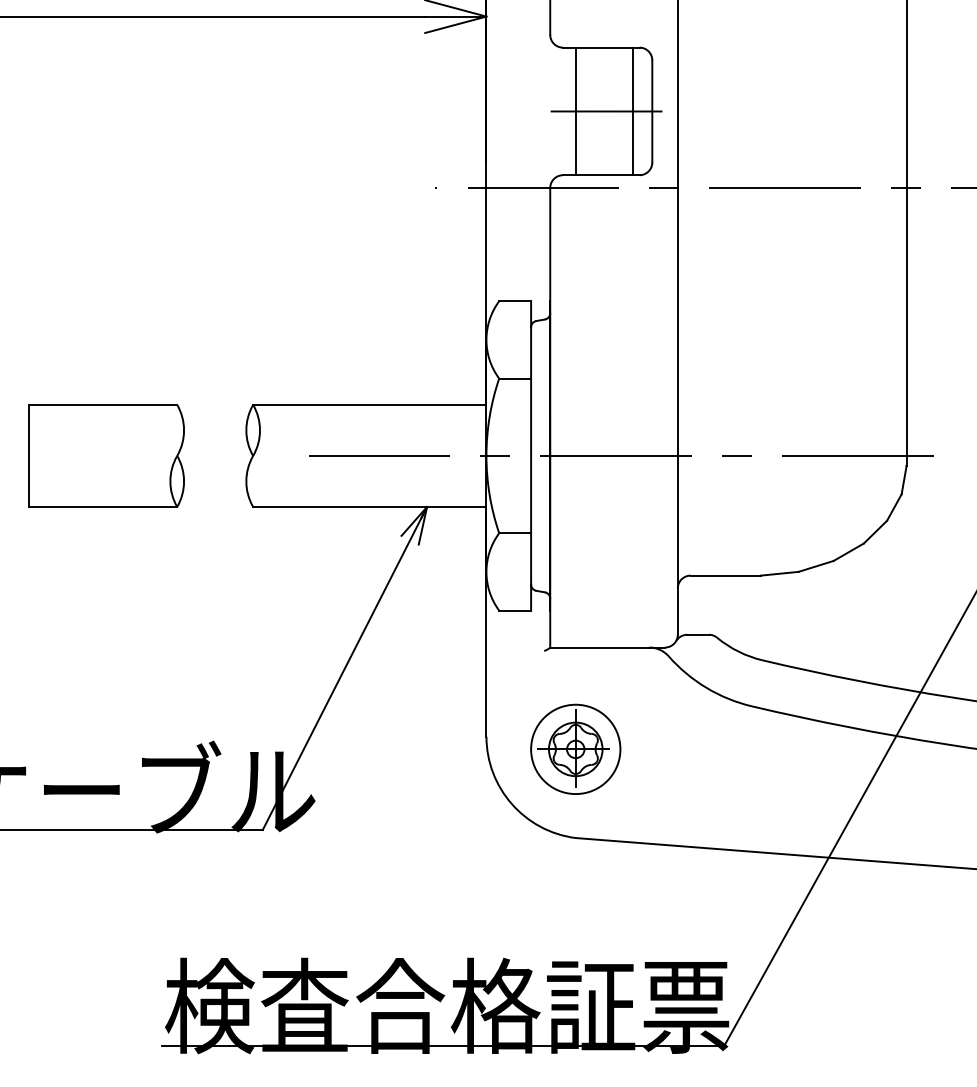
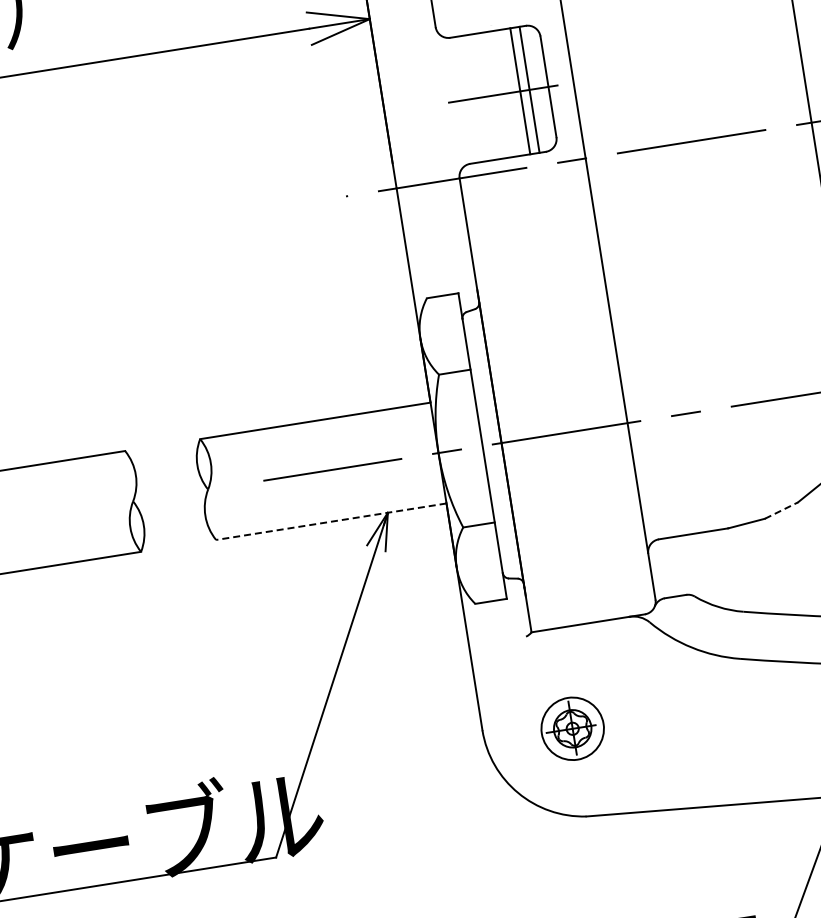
line: (575, 111) -> (520, 91), moved
line: (369, 506) -> (330, 521), solid -> dashed
line: (816, 566) -> (781, 510), solid -> dashed
part: (575, 748) -> (572, 728), size x0.7

